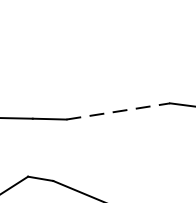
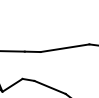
line: (119, 112) -> (65, 48), dashed -> solid

